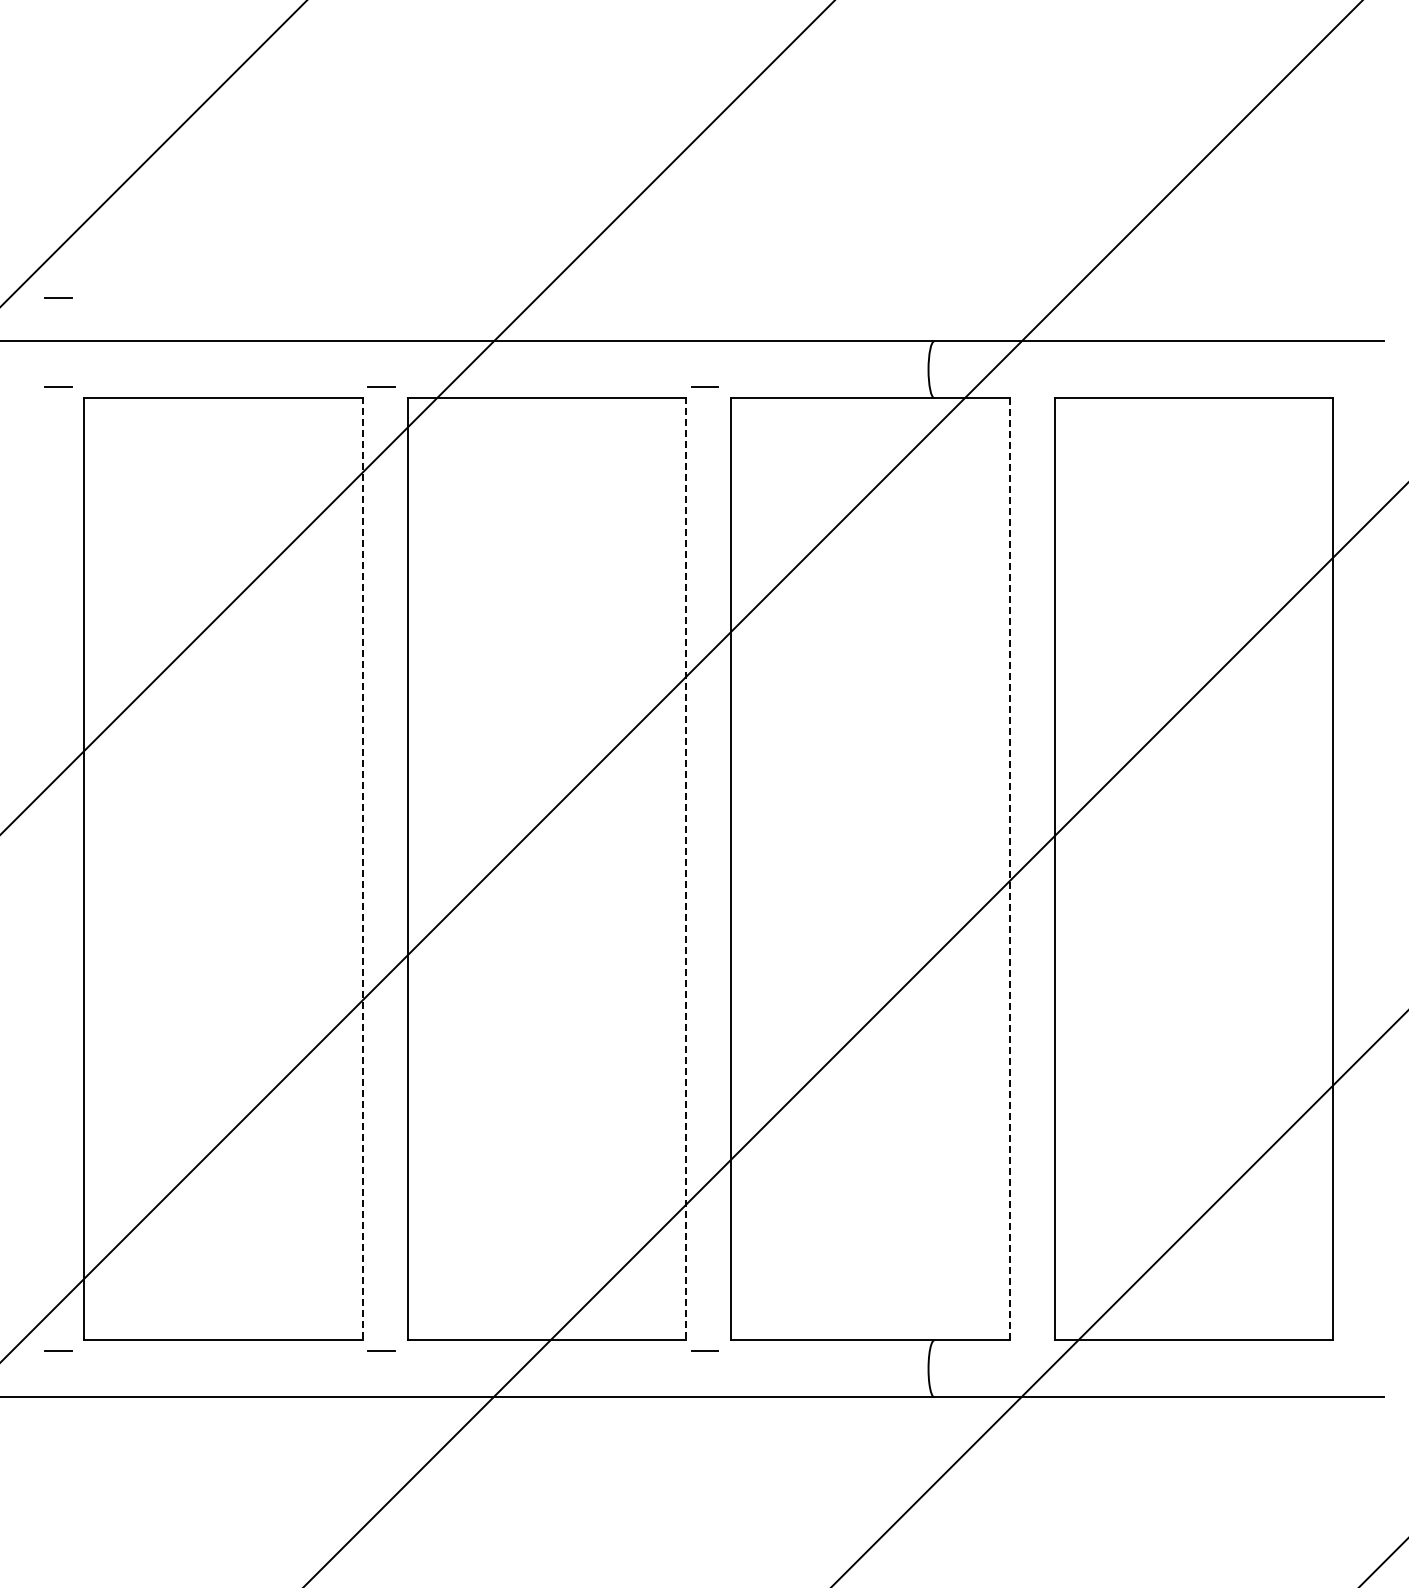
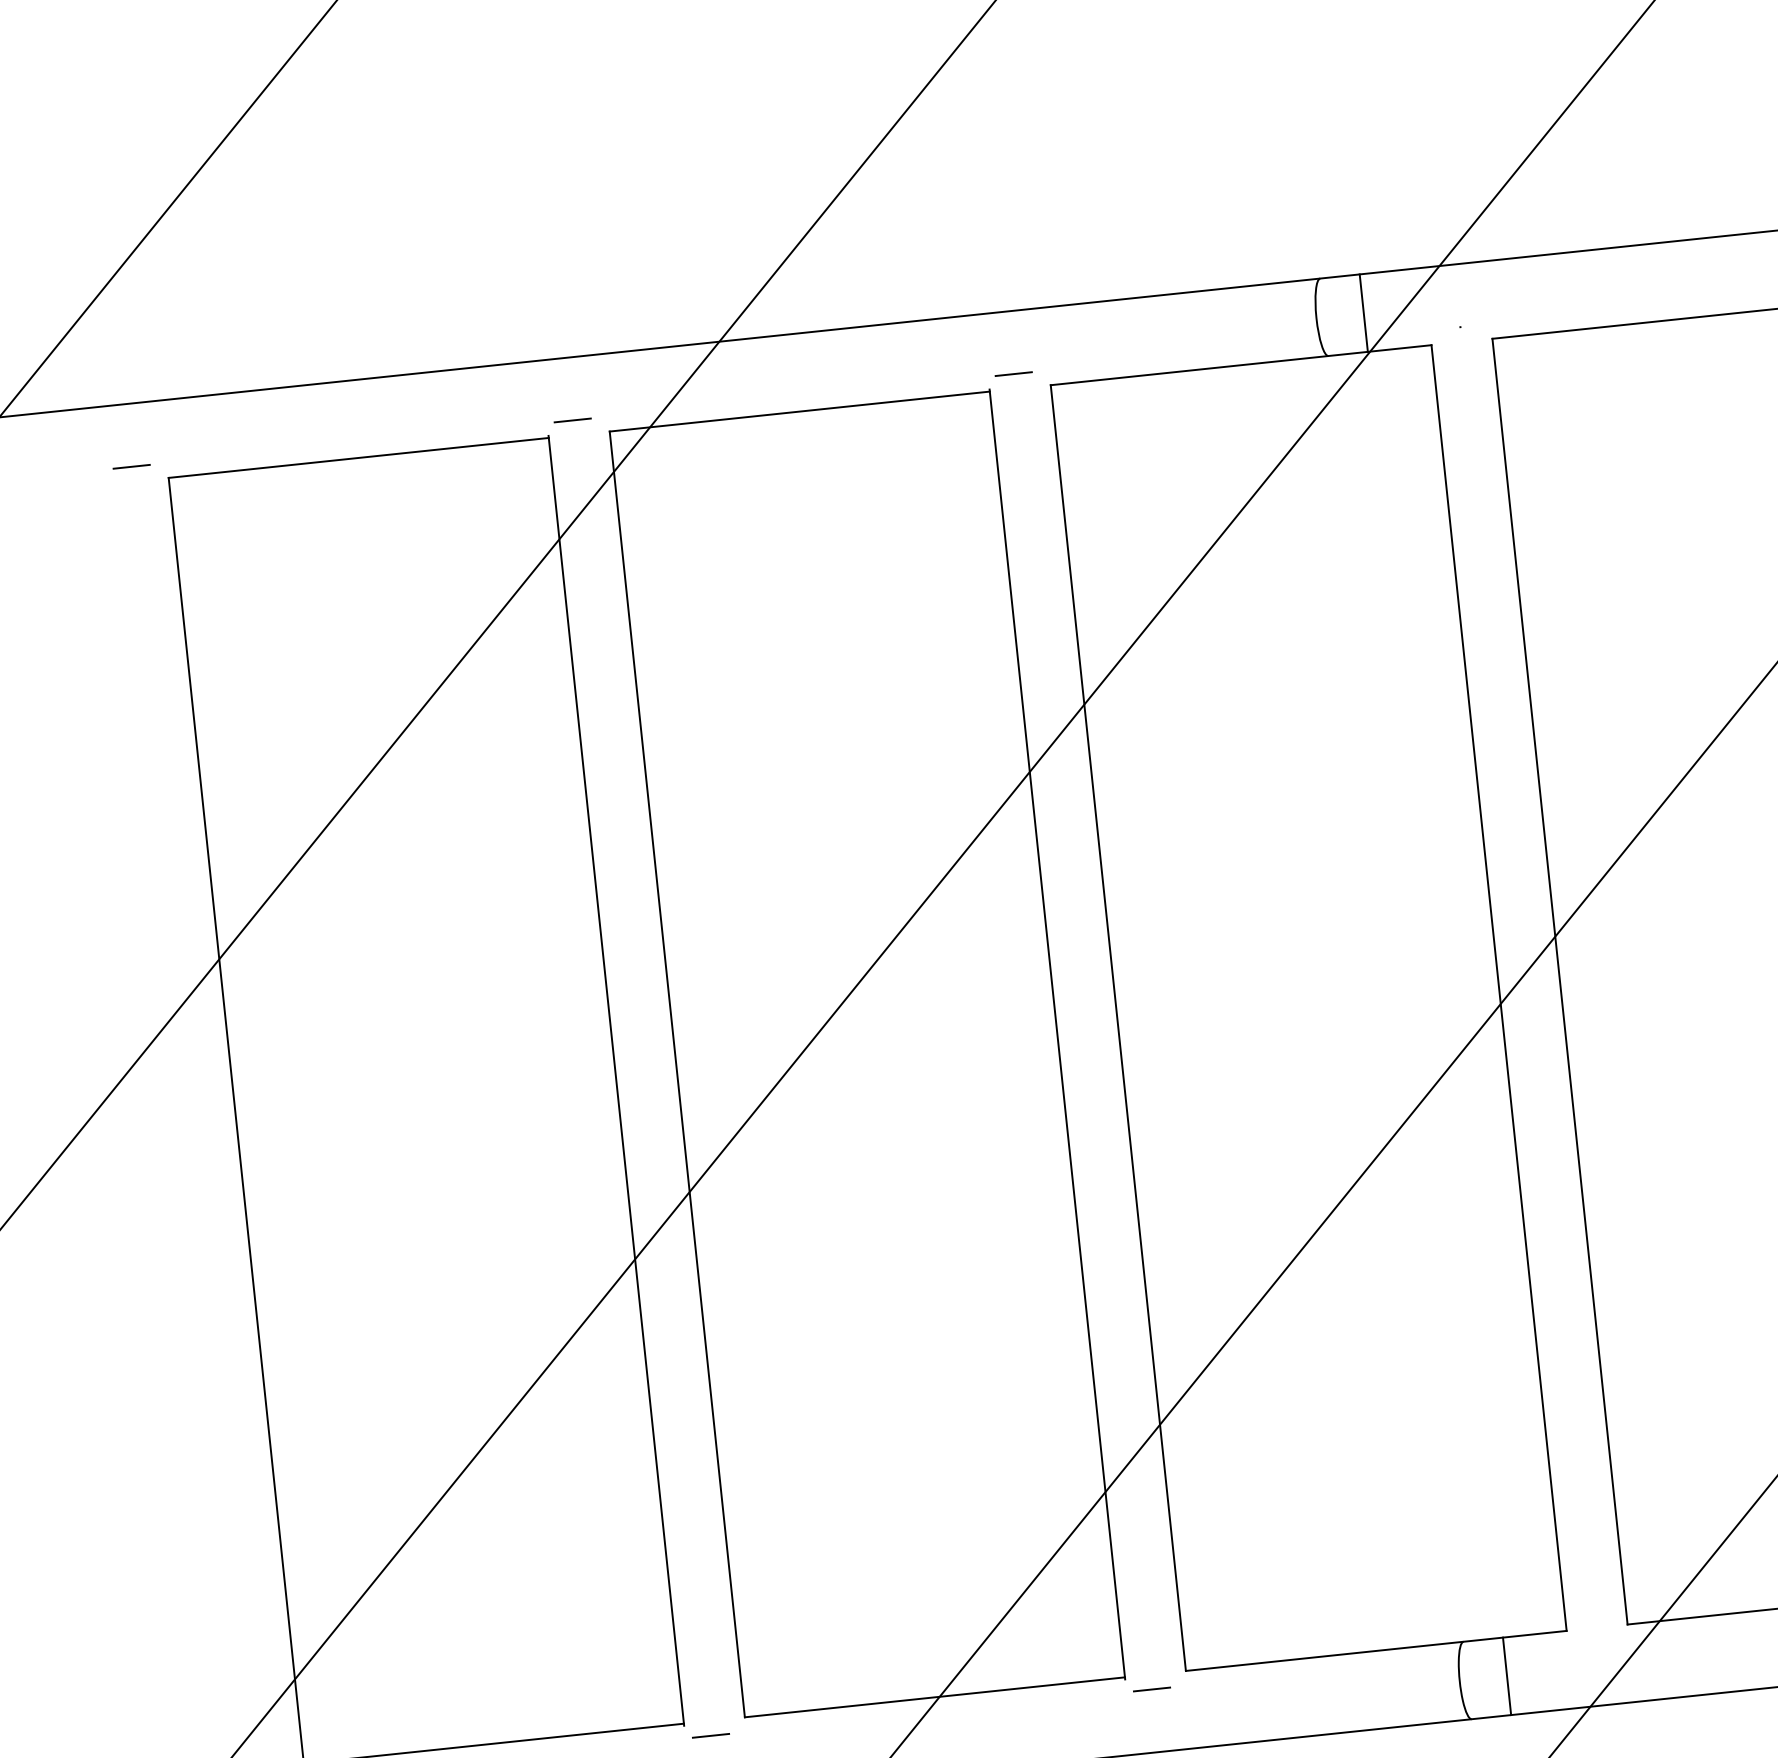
line: (58, 297) -> (119, 344), removed
line: (963, 369) -> (1364, 312), added
line: (362, 869) -> (615, 1081), dashed -> solid
line: (686, 869) -> (1057, 1034), dashed -> solid
line: (1009, 869) -> (1498, 988), dashed -> solid
line: (963, 1368) -> (1507, 1675), added

